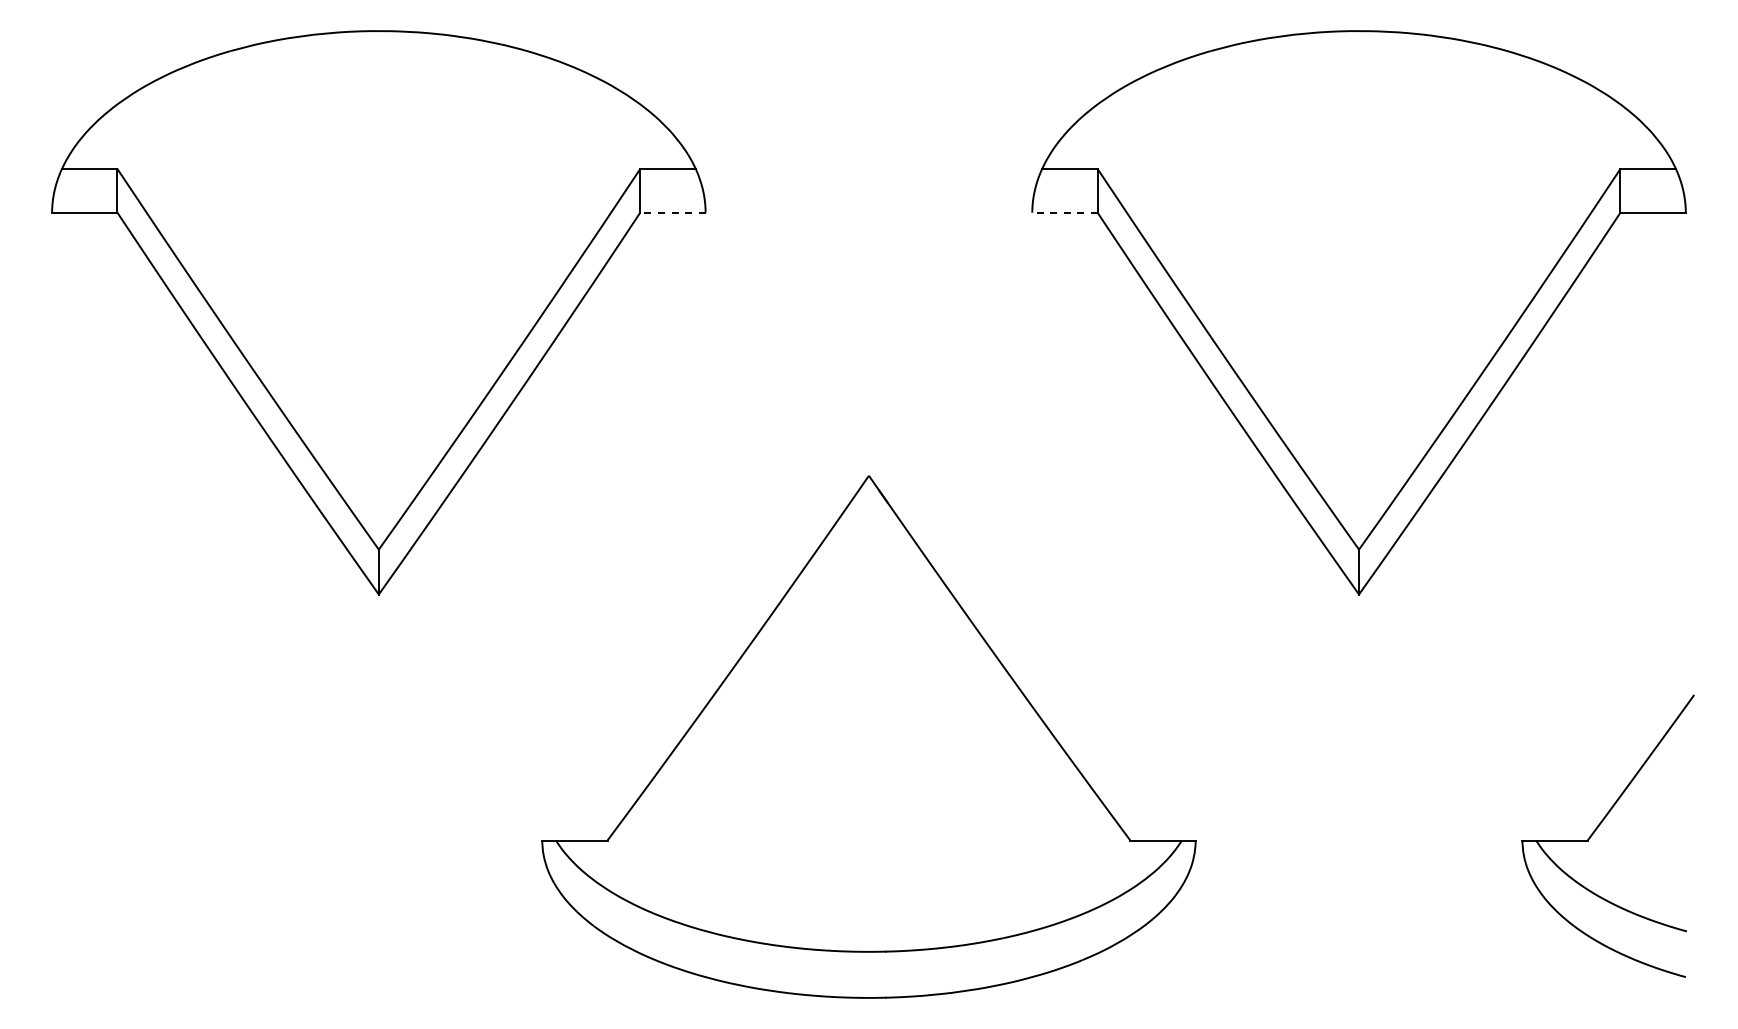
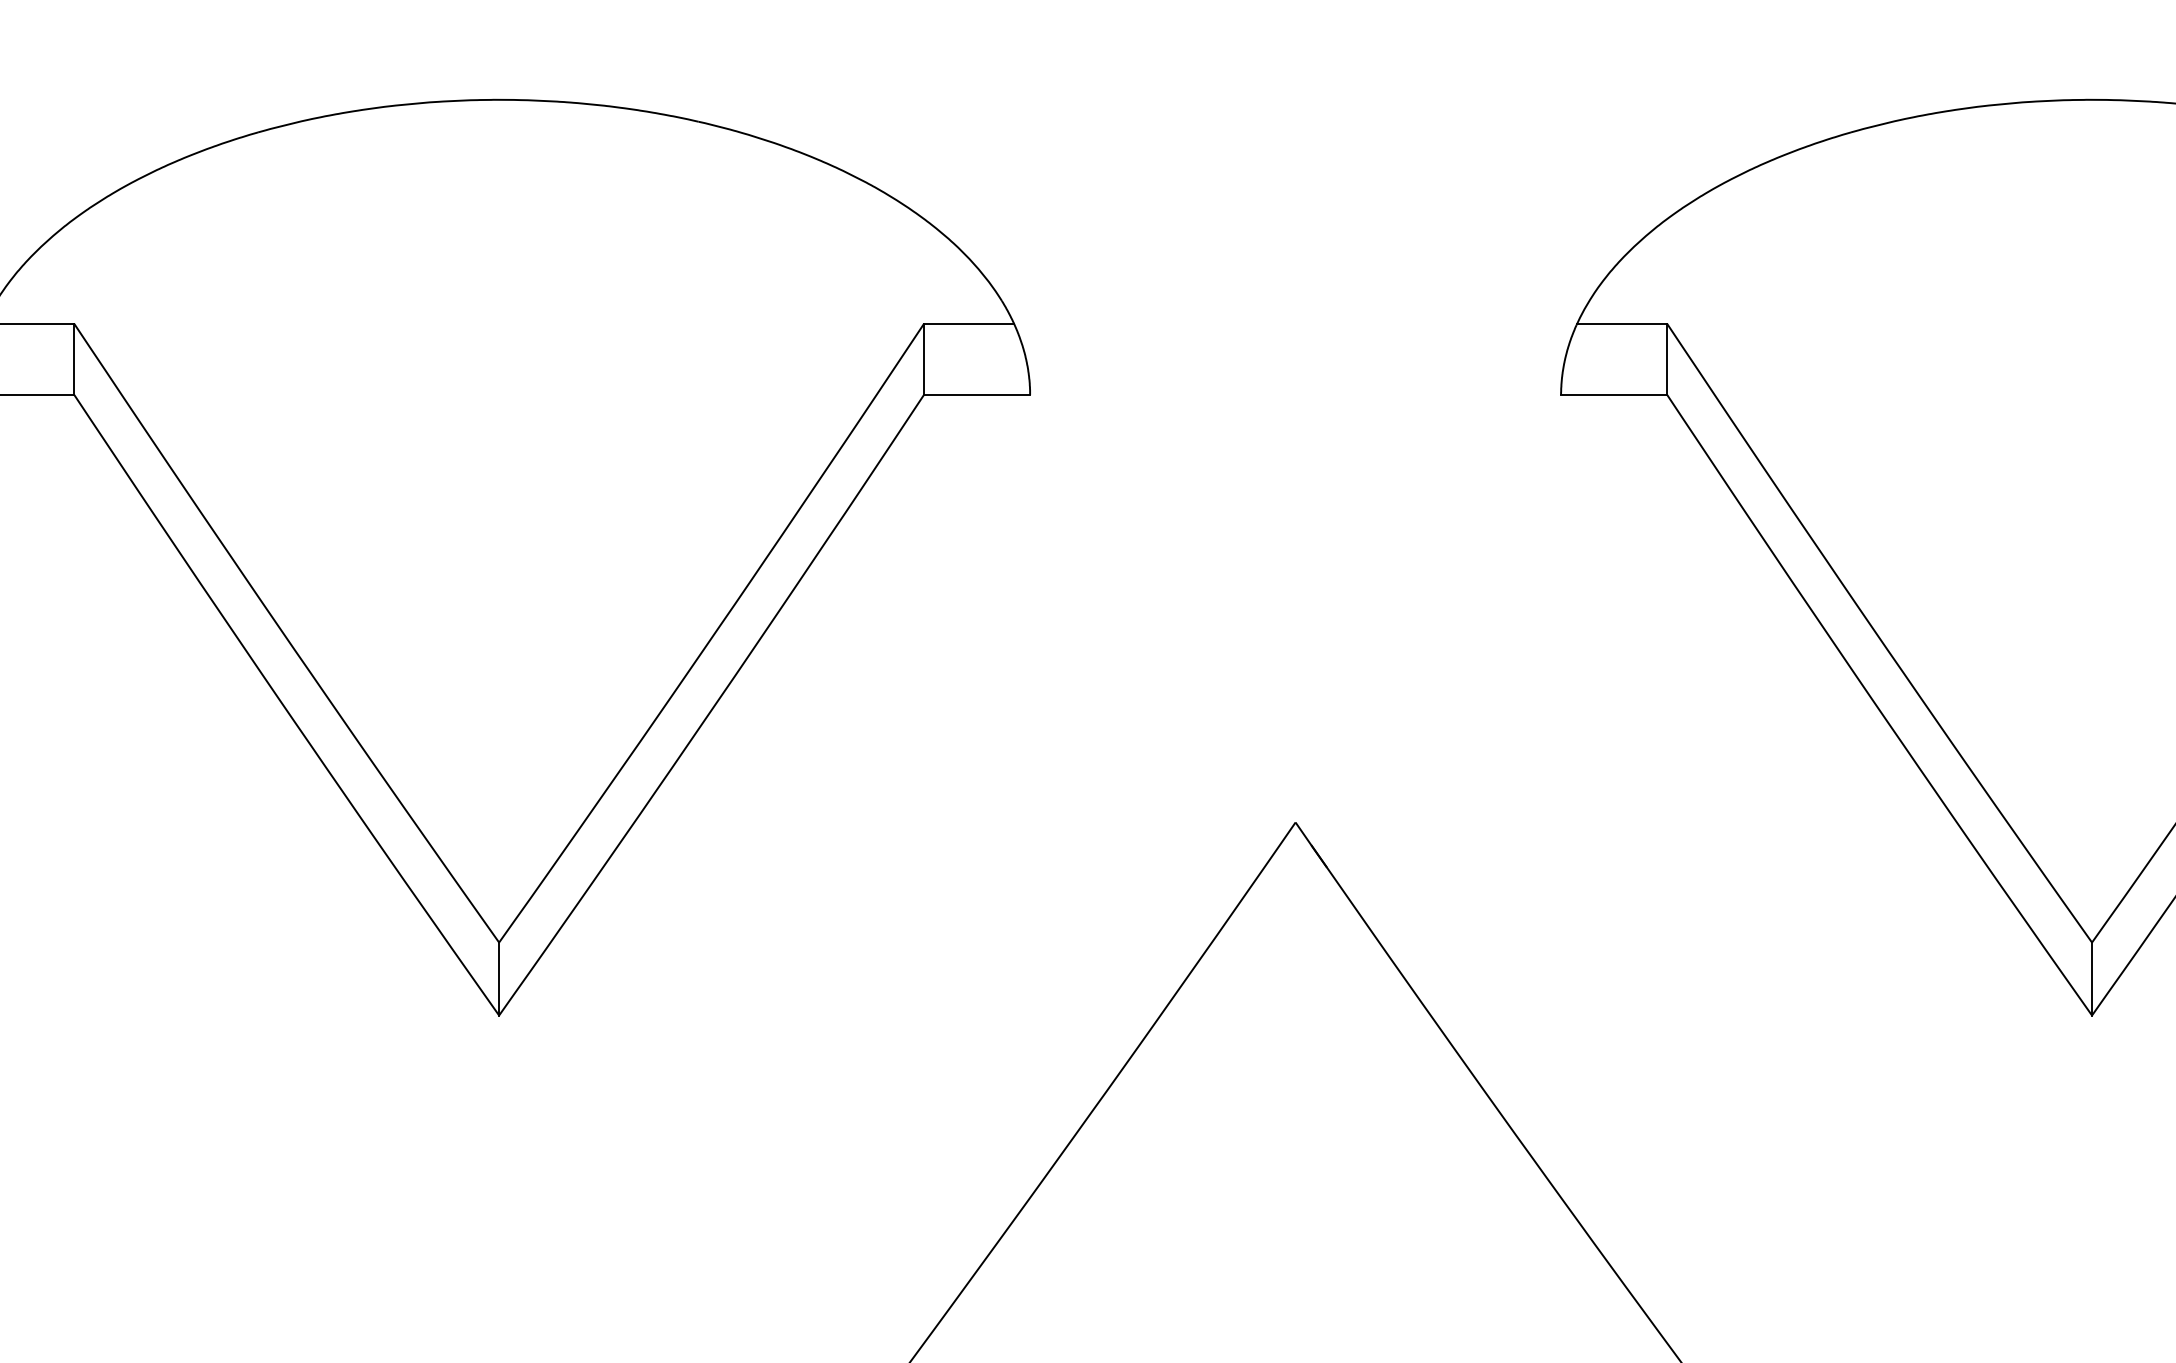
line: (672, 212) -> (976, 394), dashed -> solid
line: (1064, 212) -> (1613, 394), dashed -> solid

